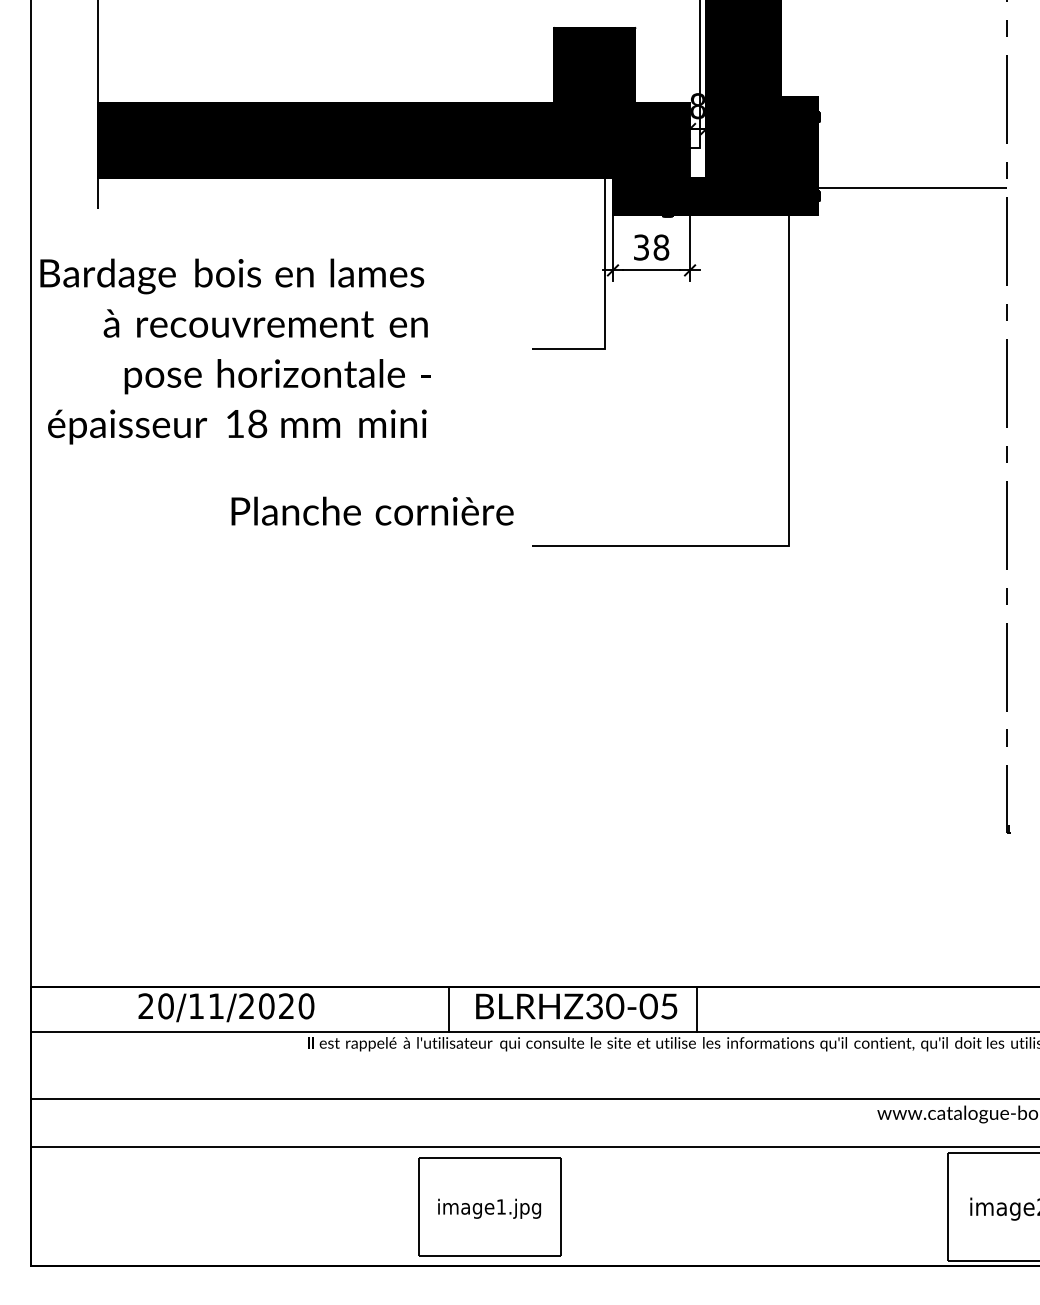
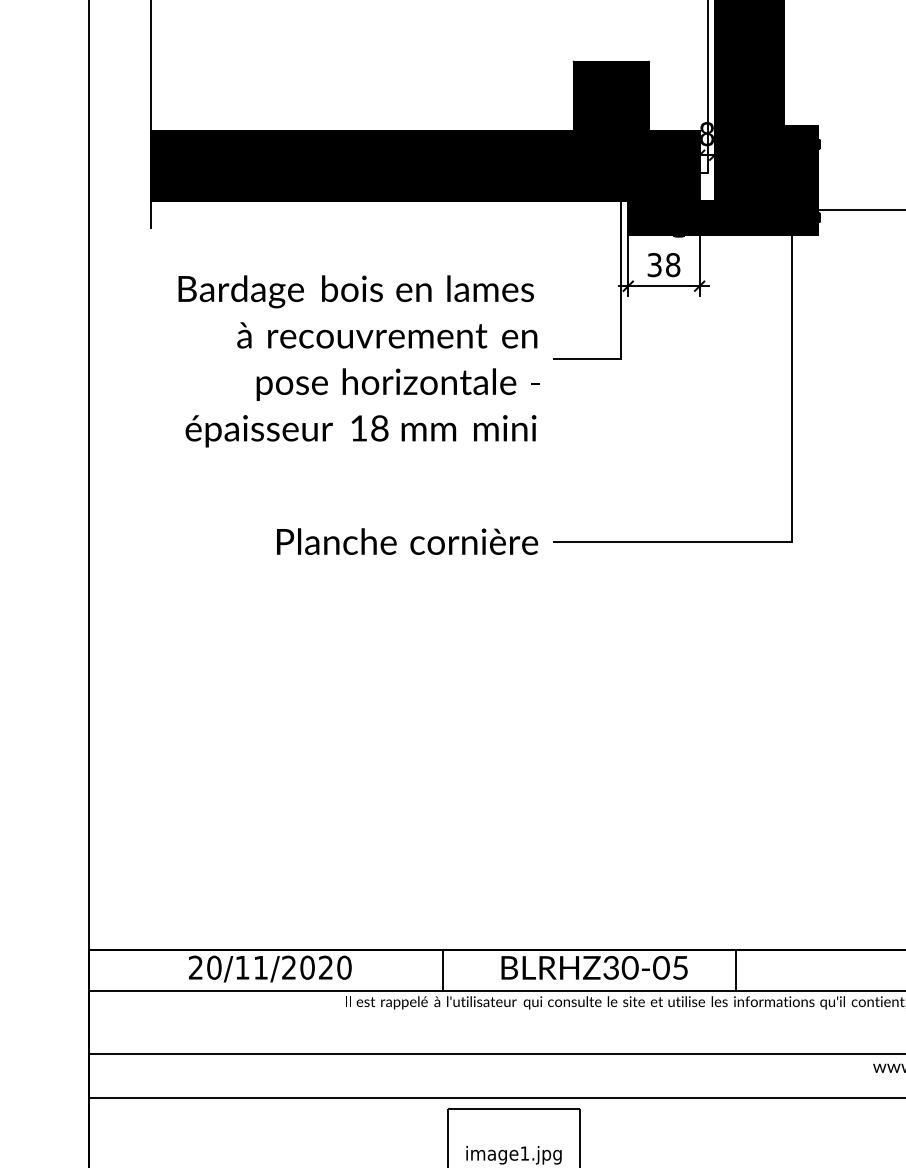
text: (235, 351) -> (359, 361), moved
text: (372, 510) -> (407, 540), moved
line: (448, 1009) -> (442, 970), moved
line: (697, 1009) -> (736, 970), moved

